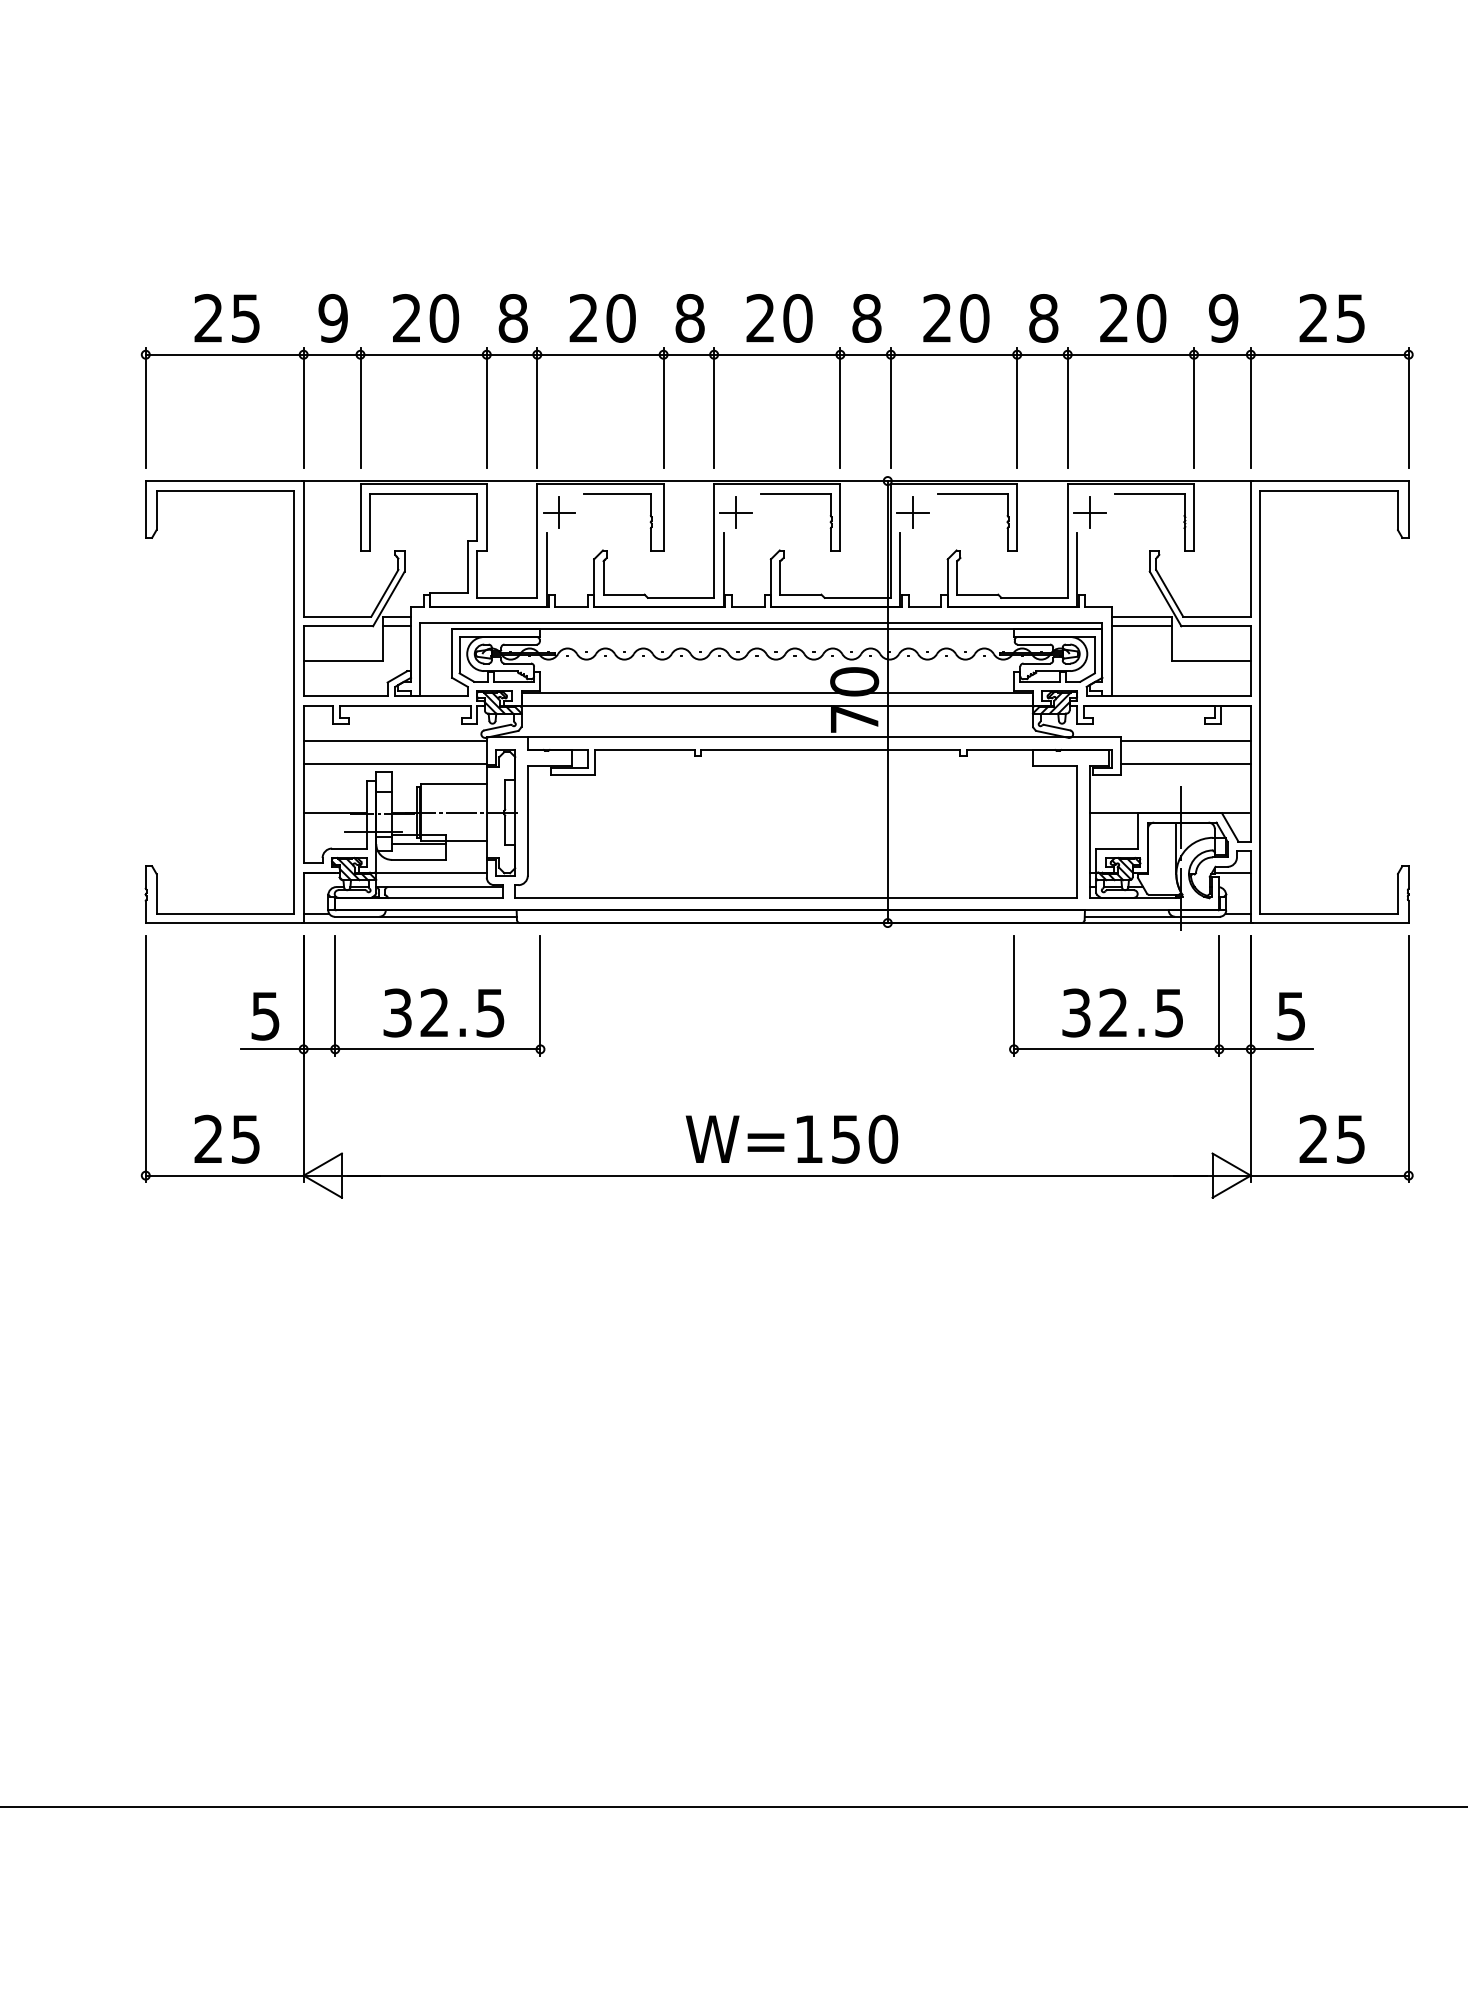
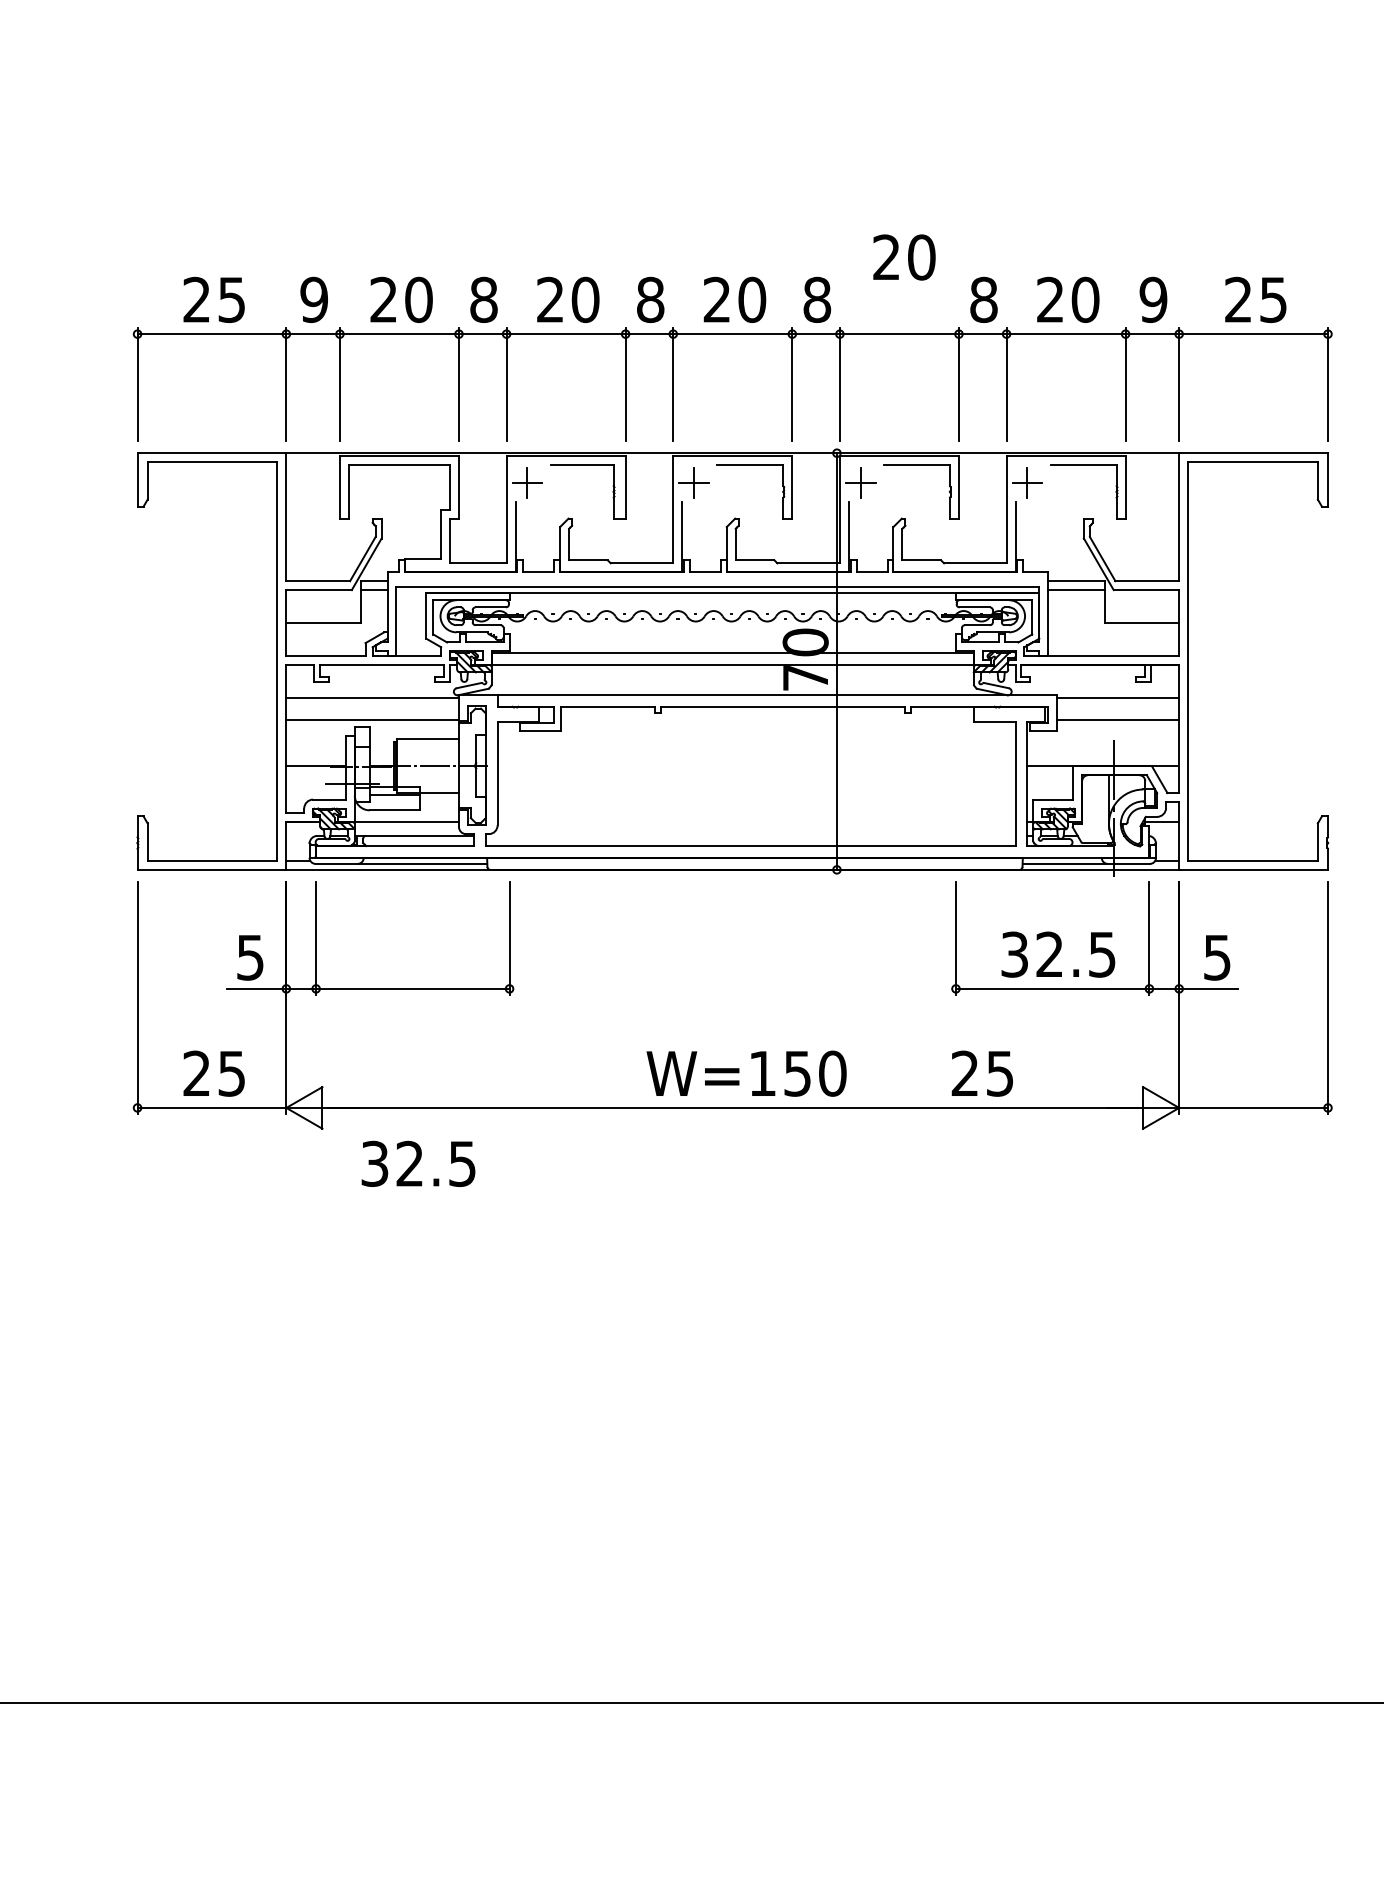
text: (956, 318) -> (904, 257), moved
text: (443, 1012) -> (418, 1163), moved
text: (1331, 1138) -> (981, 1072), moved

